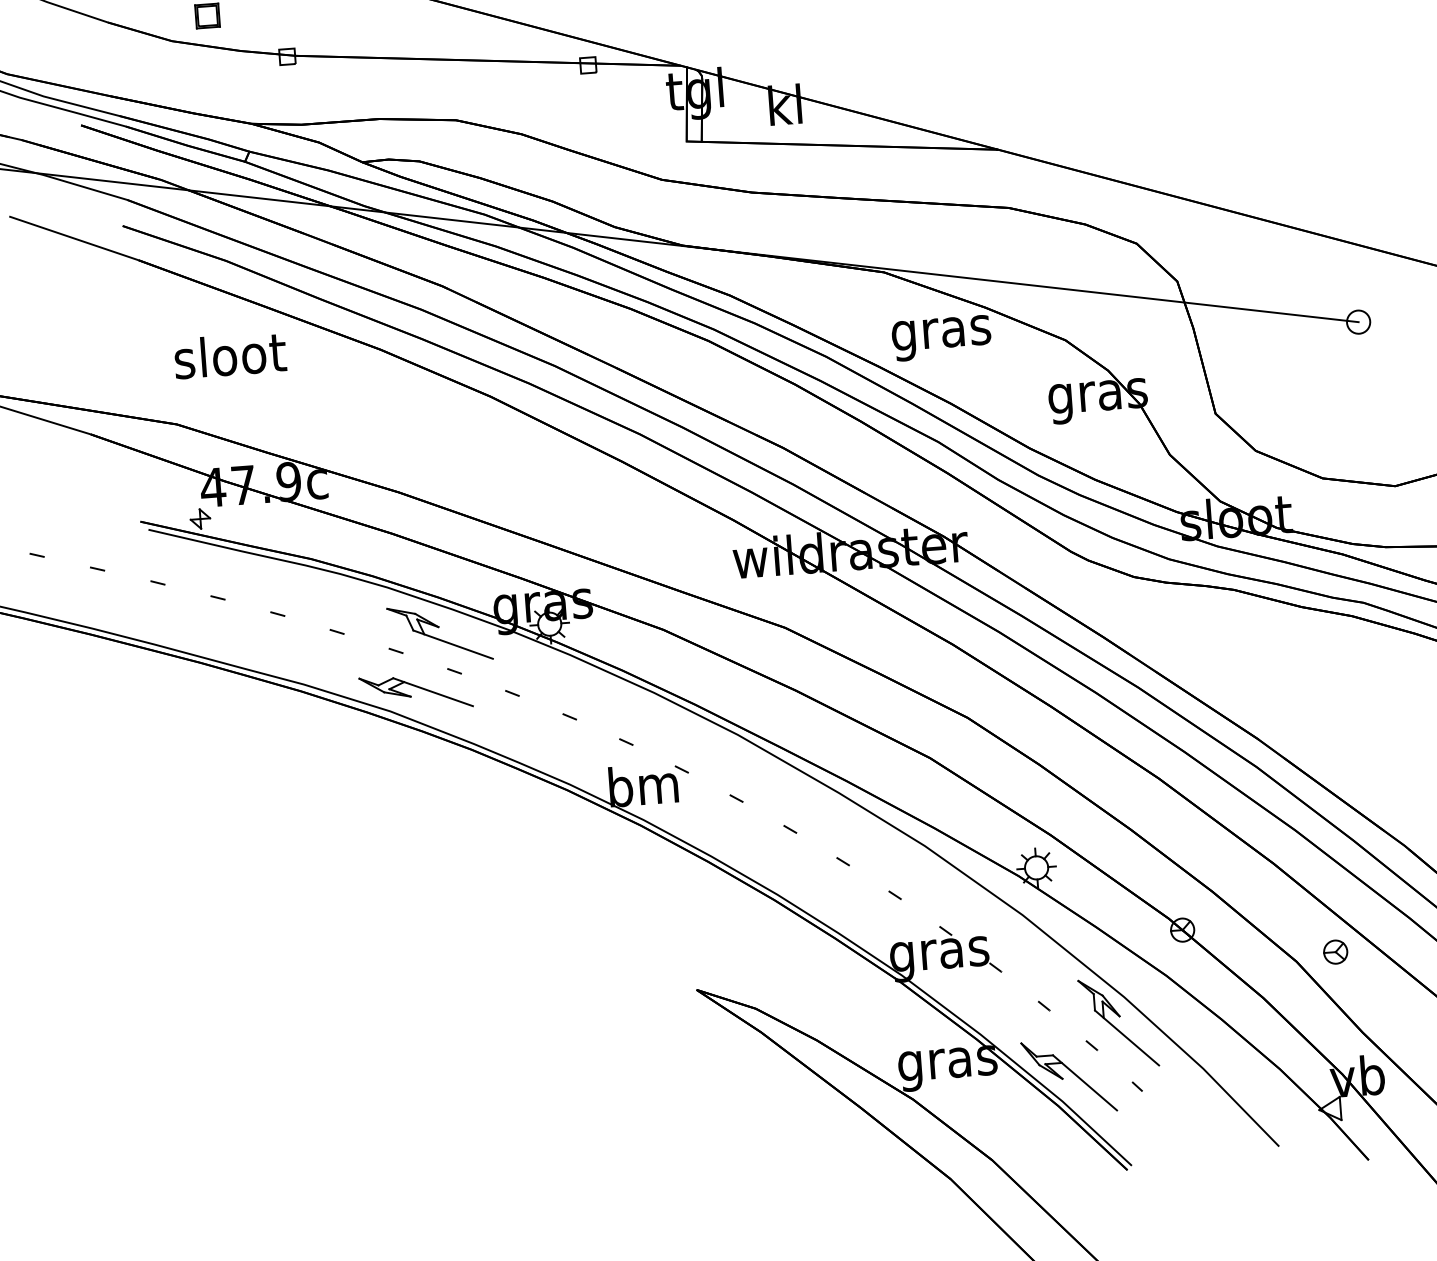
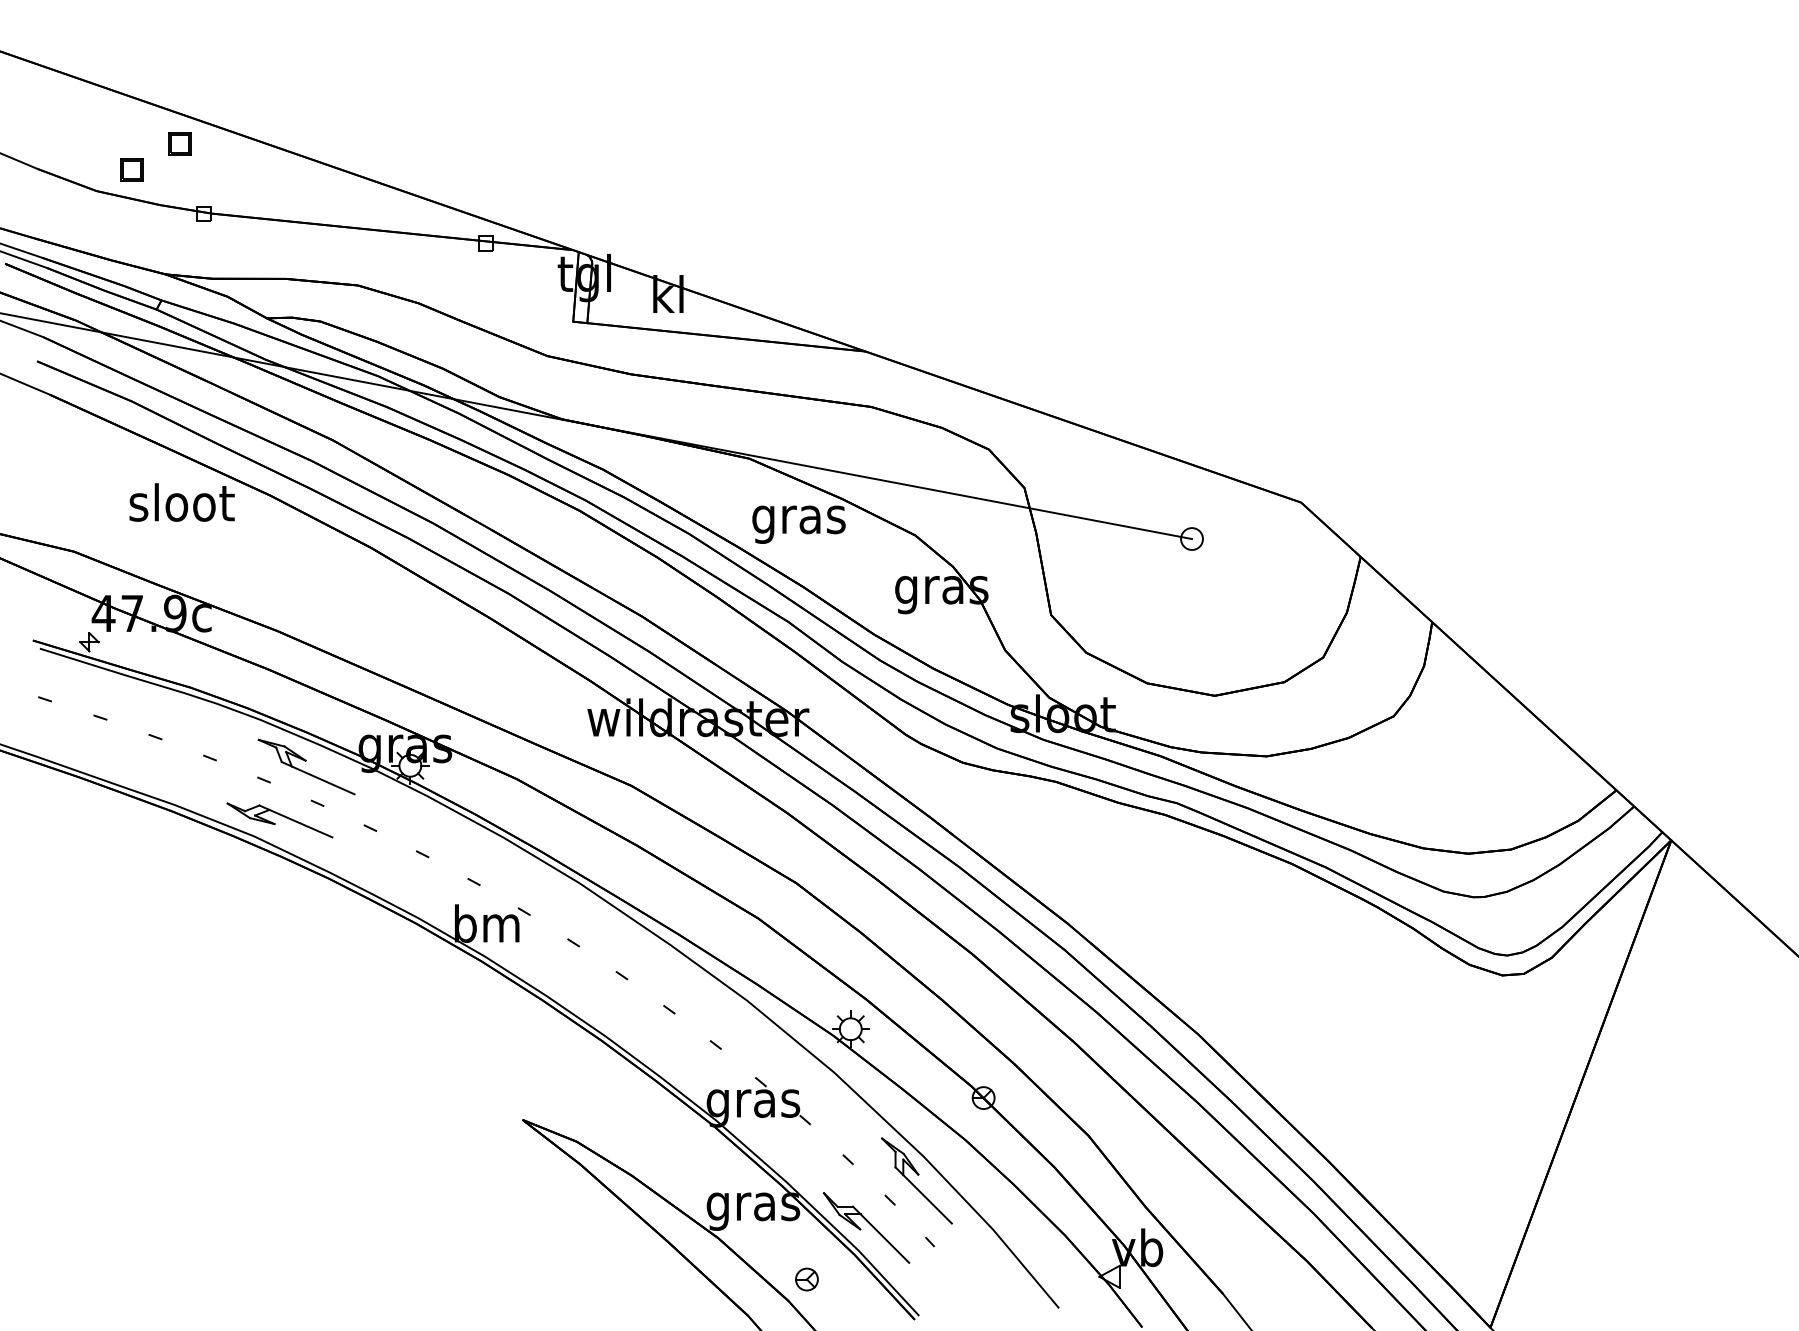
text: (229, 355) -> (181, 502), moved
part: (1335, 952) -> (806, 1279), moved

